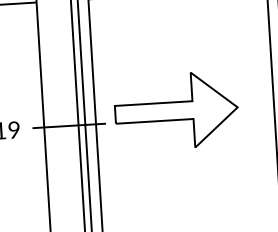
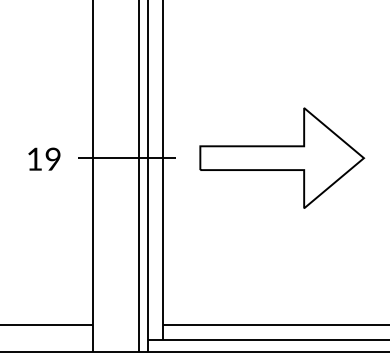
part: (176, 110) -> (282, 157), moved

